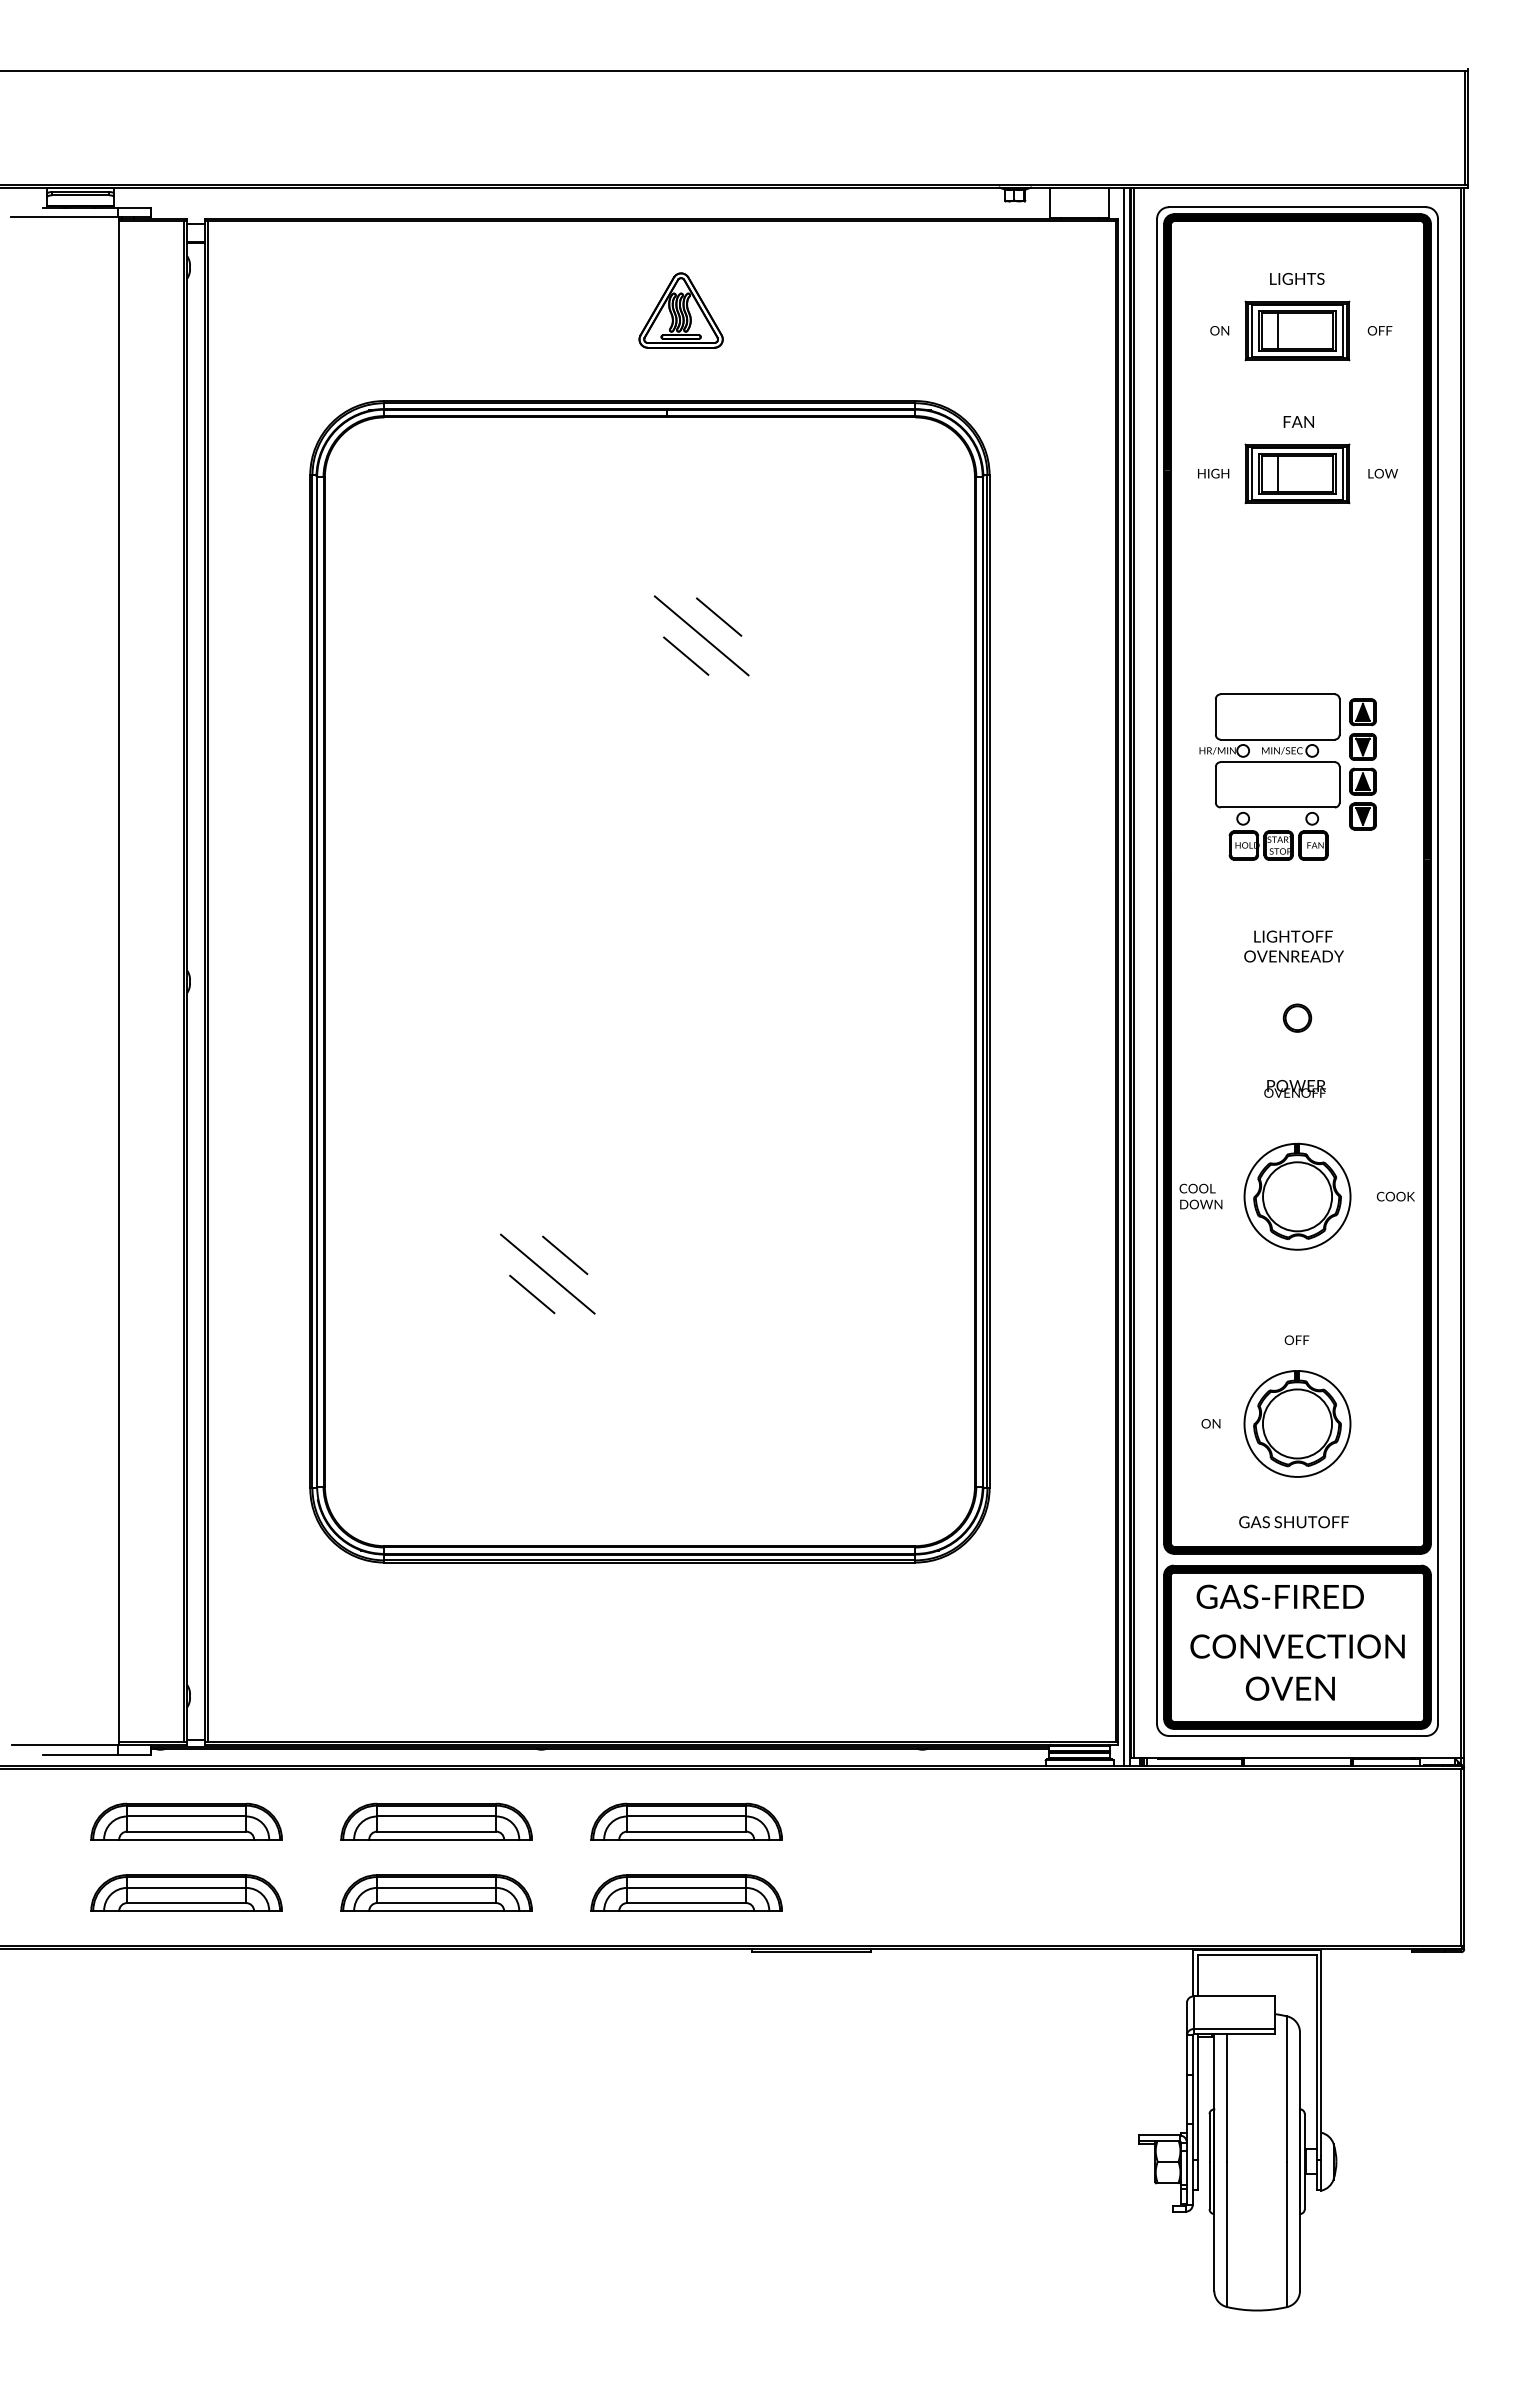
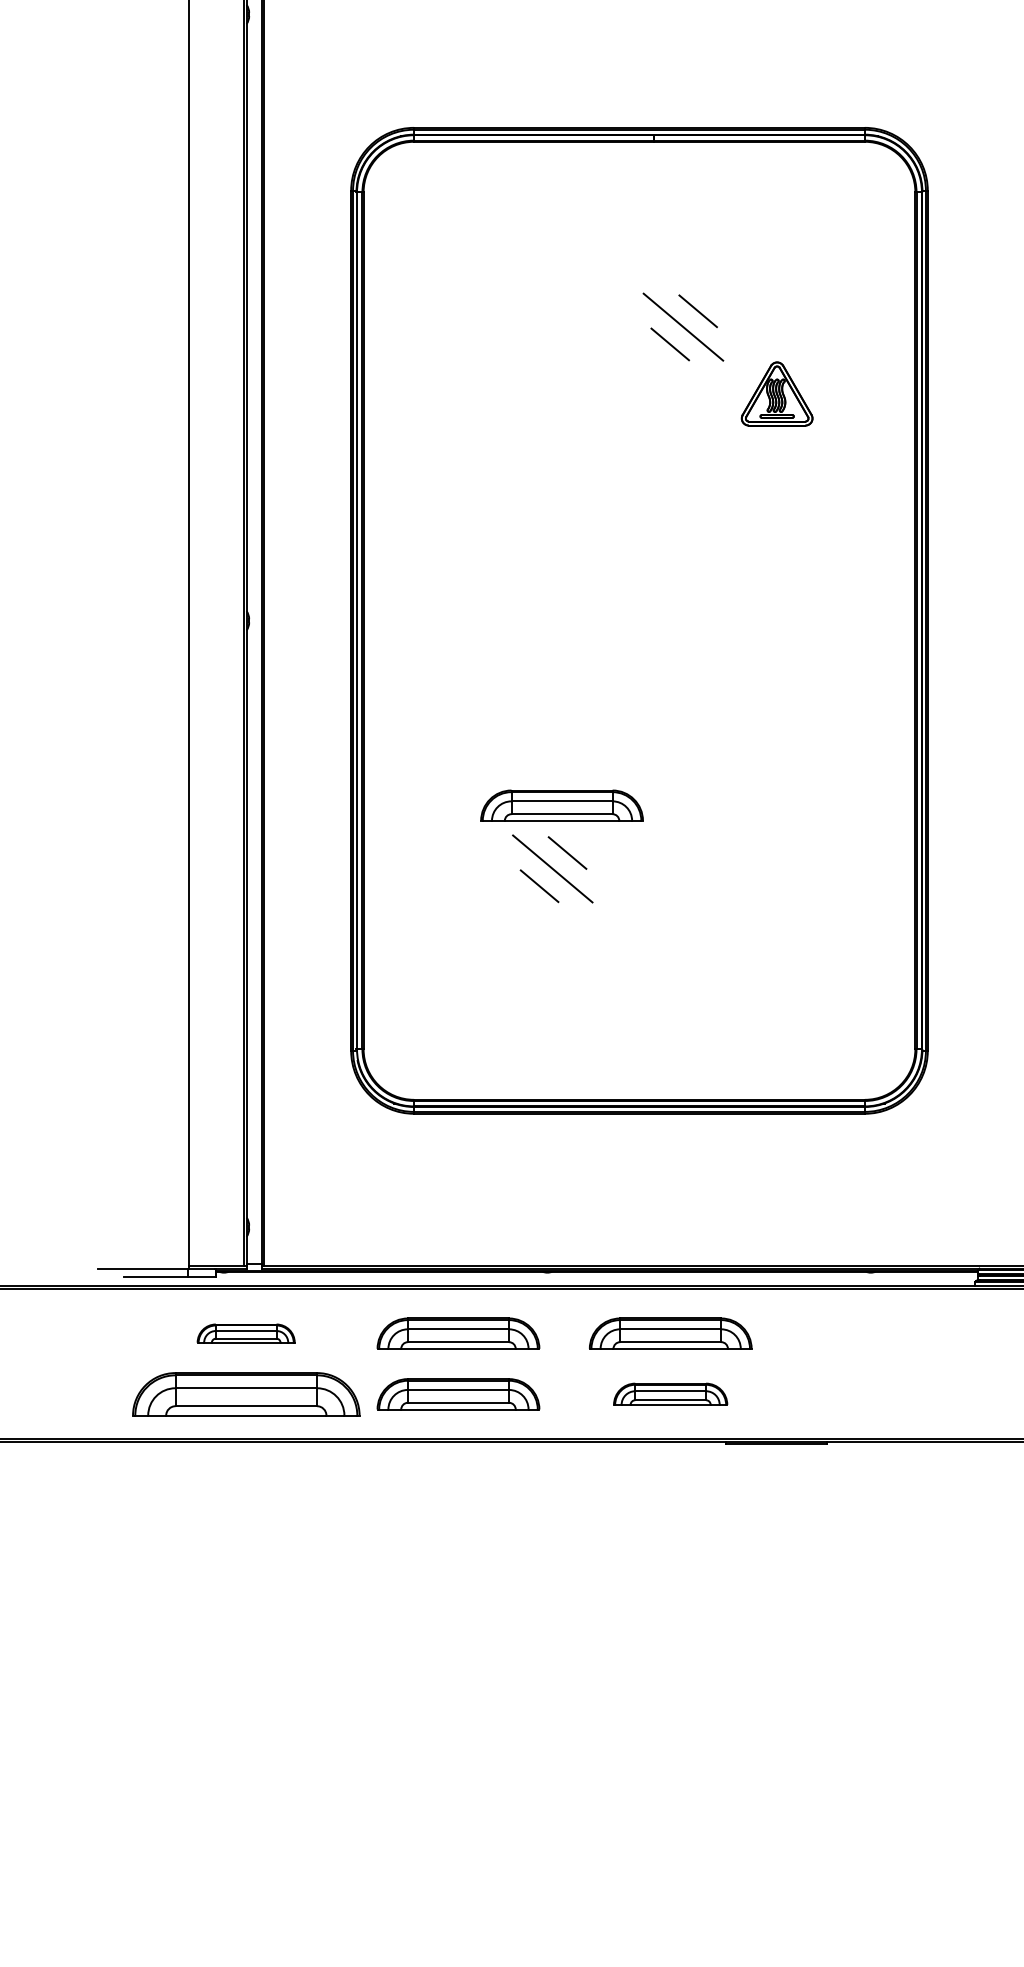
part: (680, 310) -> (776, 393), moved
part: (558, 1199) -> (561, 805), added
part: (186, 1821) -> (246, 1333), size x0.6
part: (186, 1892) -> (246, 1393), size x1.4
part: (686, 1892) -> (670, 1393), size x0.7

